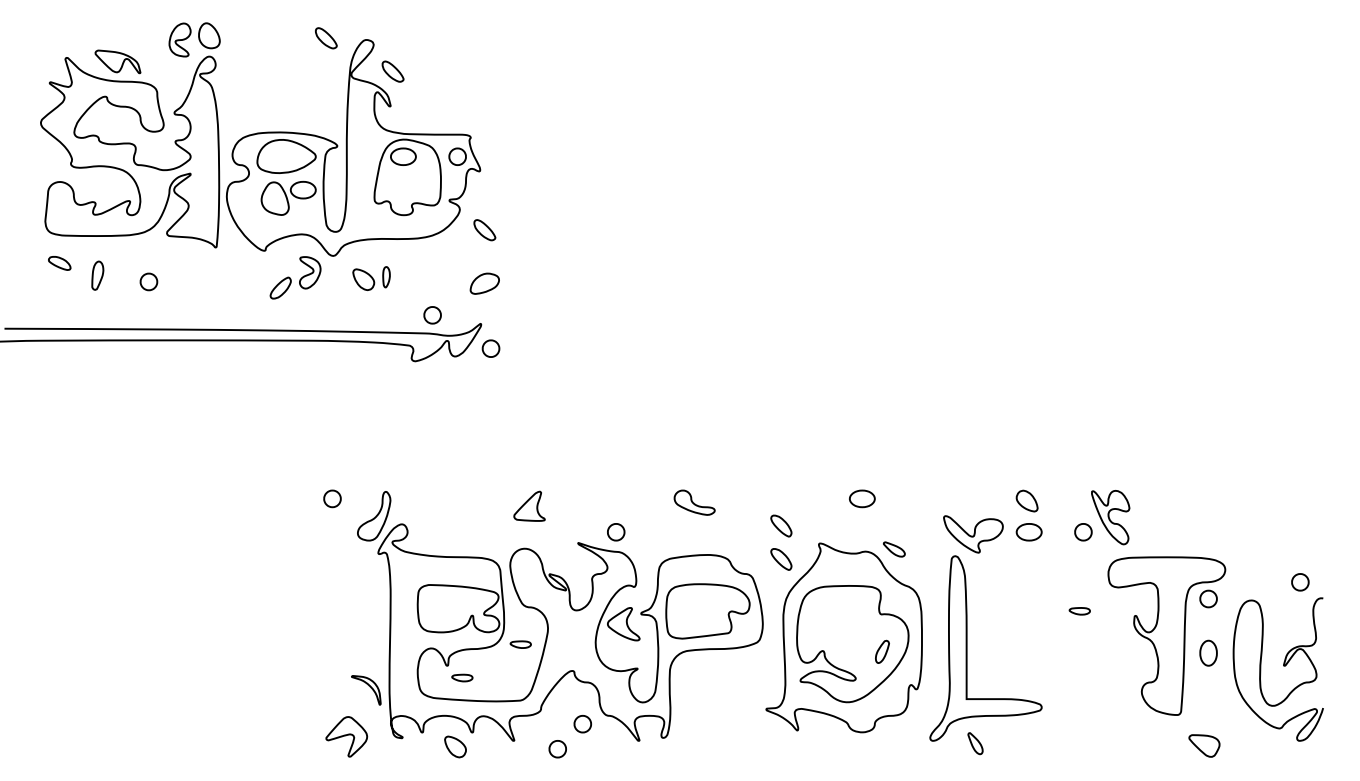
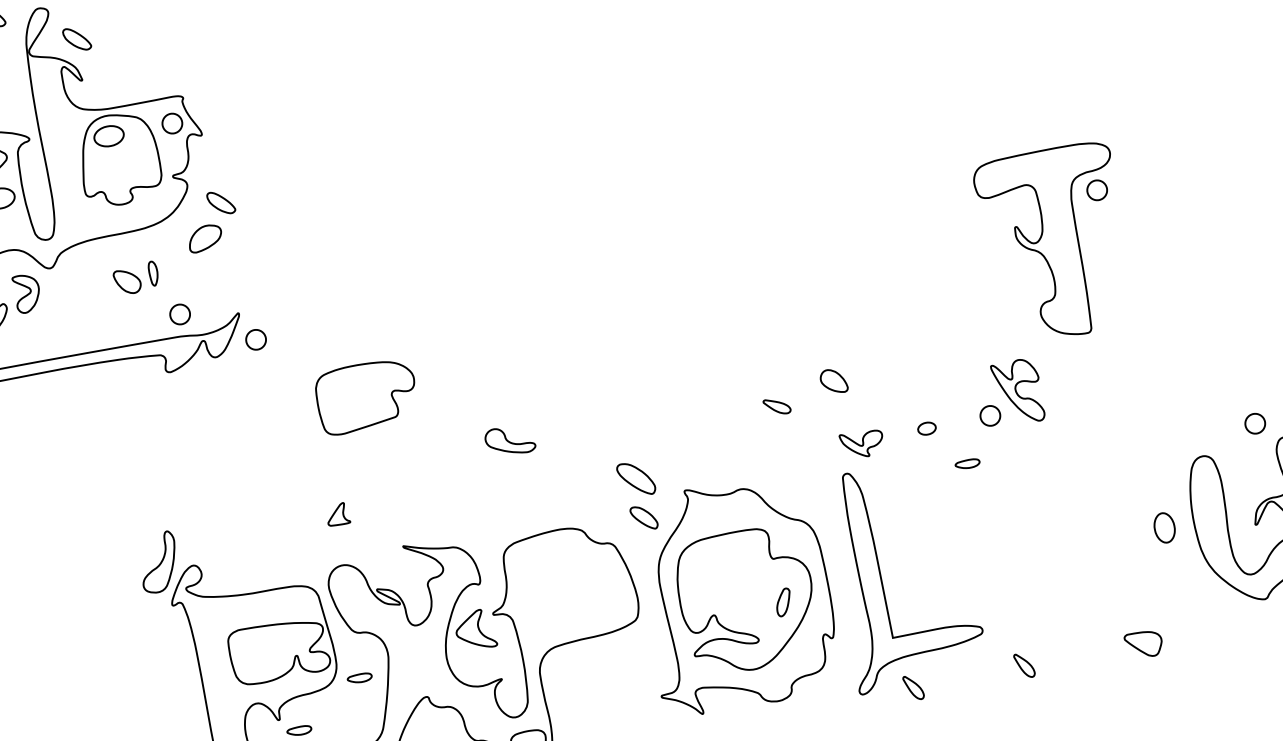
part: (371, 278) -> (136, 278), moved
part: (484, 283) -> (204, 238), moved
part: (332, 498) -> (105, 551), removed
part: (862, 498) -> (724, 428), removed
part: (1026, 500) -> (832, 380), moved
part: (694, 502) -> (509, 440), moved
part: (529, 505) -> (337, 513), size x0.6
part: (781, 525) -> (636, 478), size x1.4
part: (616, 532) -> (445, 525), removed
part: (1028, 532) -> (926, 429), size x0.6
part: (973, 534) -> (862, 444), size x0.6
part: (894, 549) -> (777, 406), moved
part: (707, 611) -> (366, 396), moved
part: (1079, 611) -> (967, 464), moved
part: (1166, 635) -> (1056, 242), moved
part: (1070, 743) -> (1024, 665), added
part: (1204, 745) -> (1144, 644), moved

